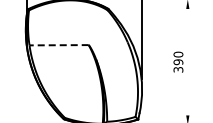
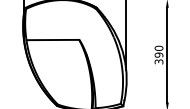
line: (59, 45) -> (53, 40), dashed -> solid
line: (187, 62) -> (167, 55), added

